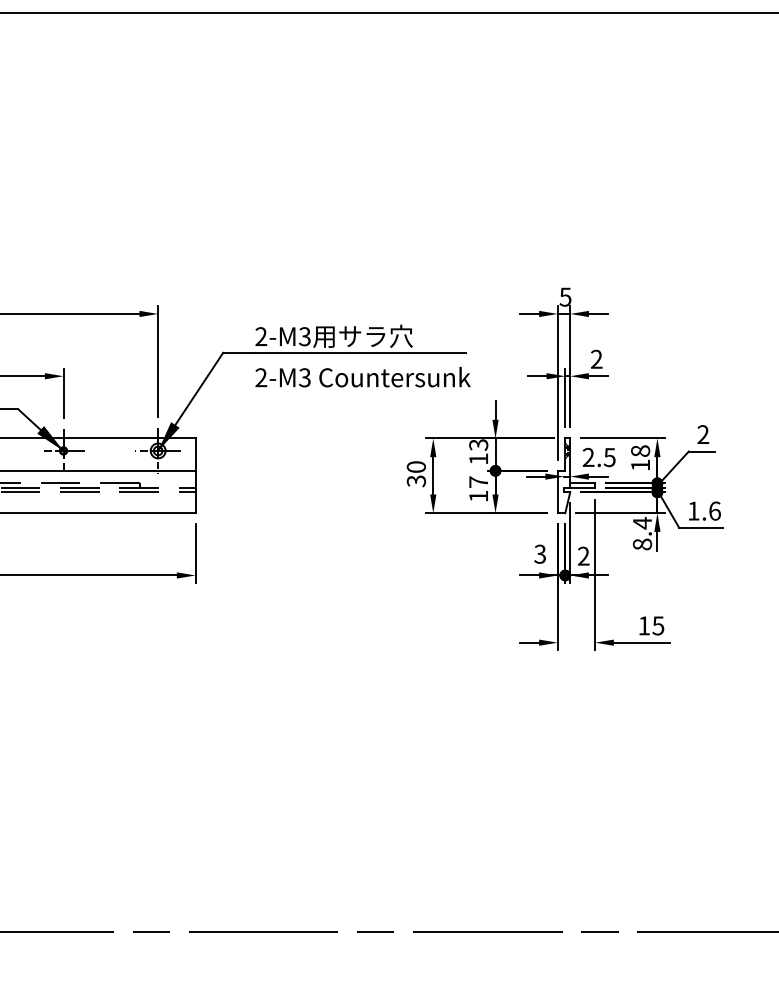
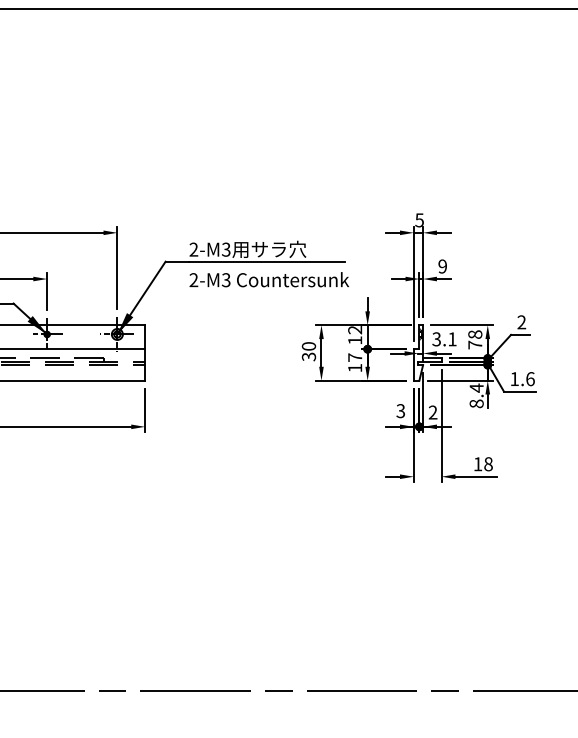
text: (596, 359) -> (442, 266), 2 -> 9
text: (478, 444) -> (355, 329), 13 -> 12
text: (598, 457) -> (444, 339), 2.5 -> 3.1
text: (640, 465) -> (475, 345), 18 -> 78
text: (658, 625) -> (488, 463), 15 -> 18

